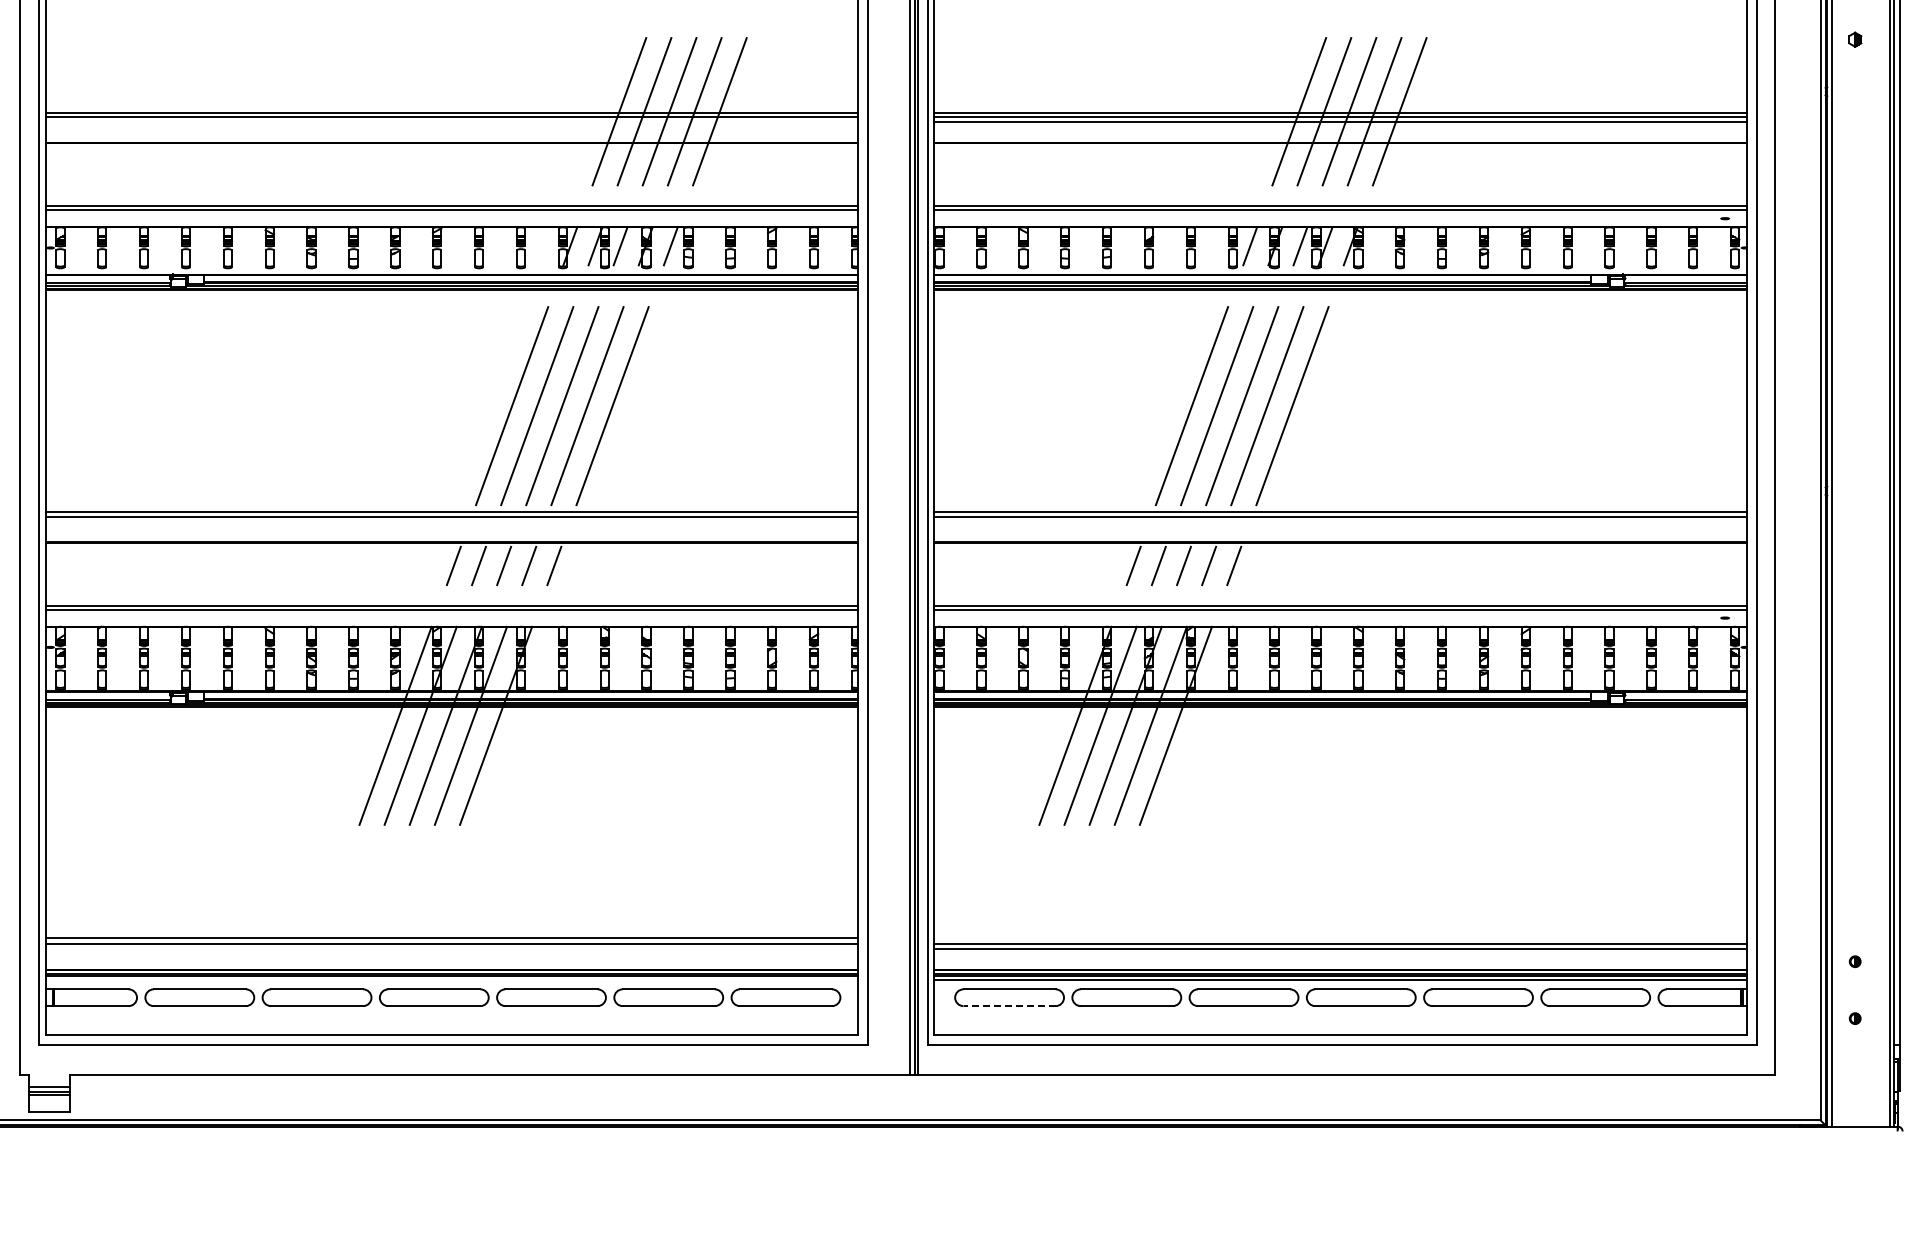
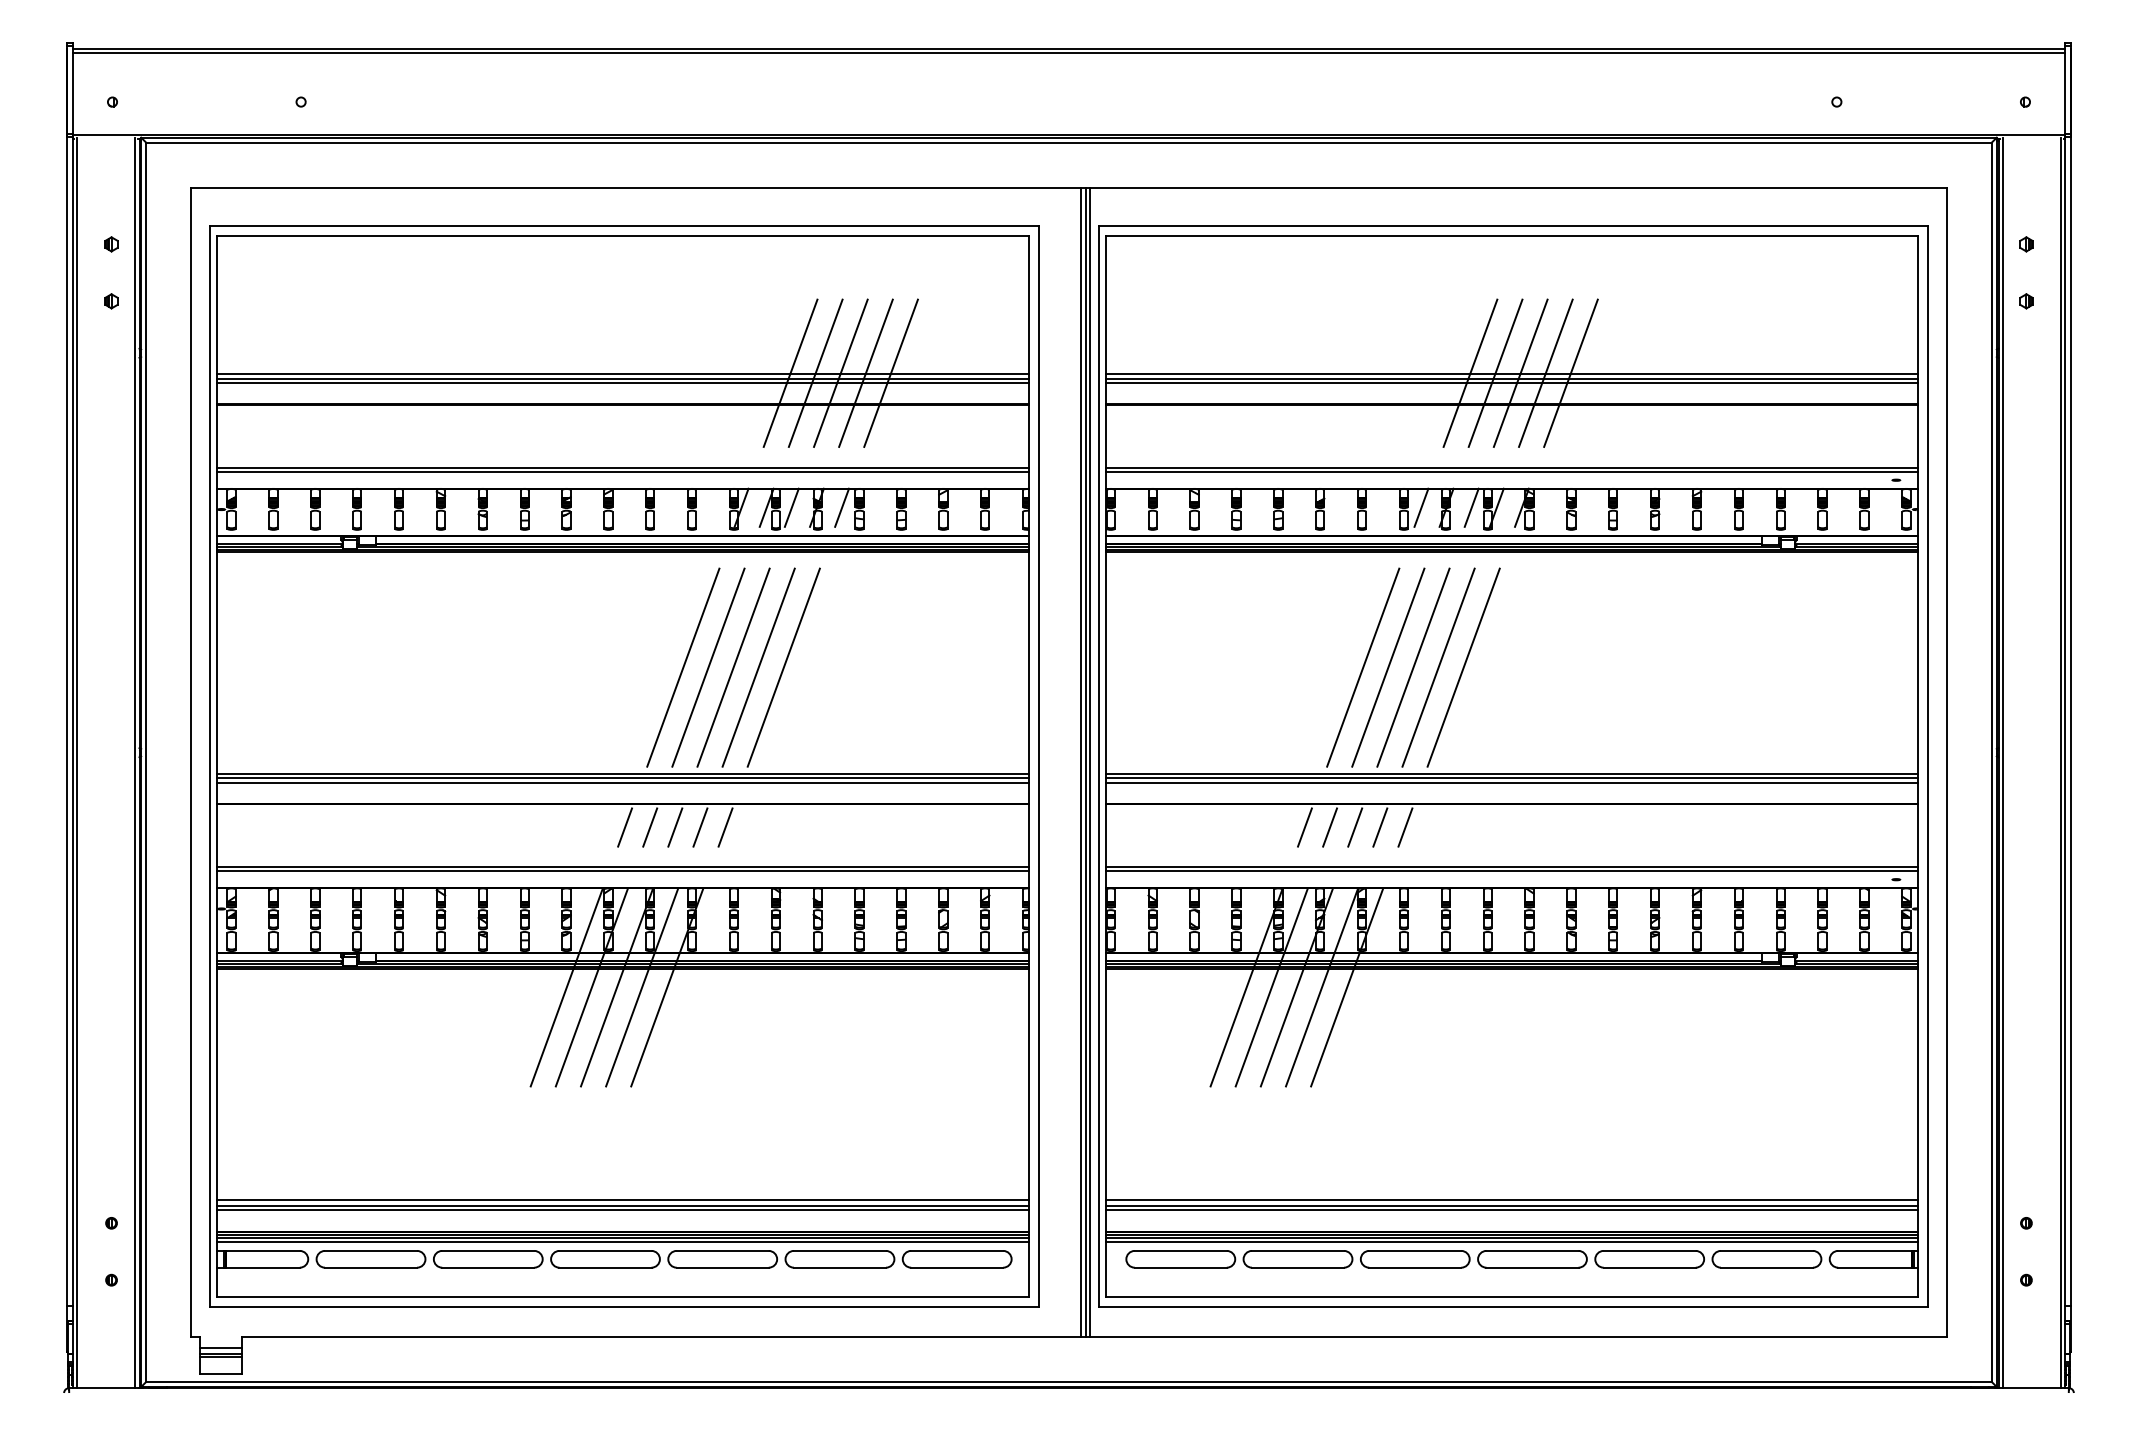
line: (451, 121) -> (622, 383), added
line: (451, 520) -> (622, 782), added
line: (1340, 520) -> (1511, 782), added
line: (1340, 937) -> (1511, 1199), added
line: (451, 948) -> (622, 1210), added
line: (451, 979) -> (622, 1241), added
line: (1009, 1005) -> (1180, 1267), dashed -> solid

